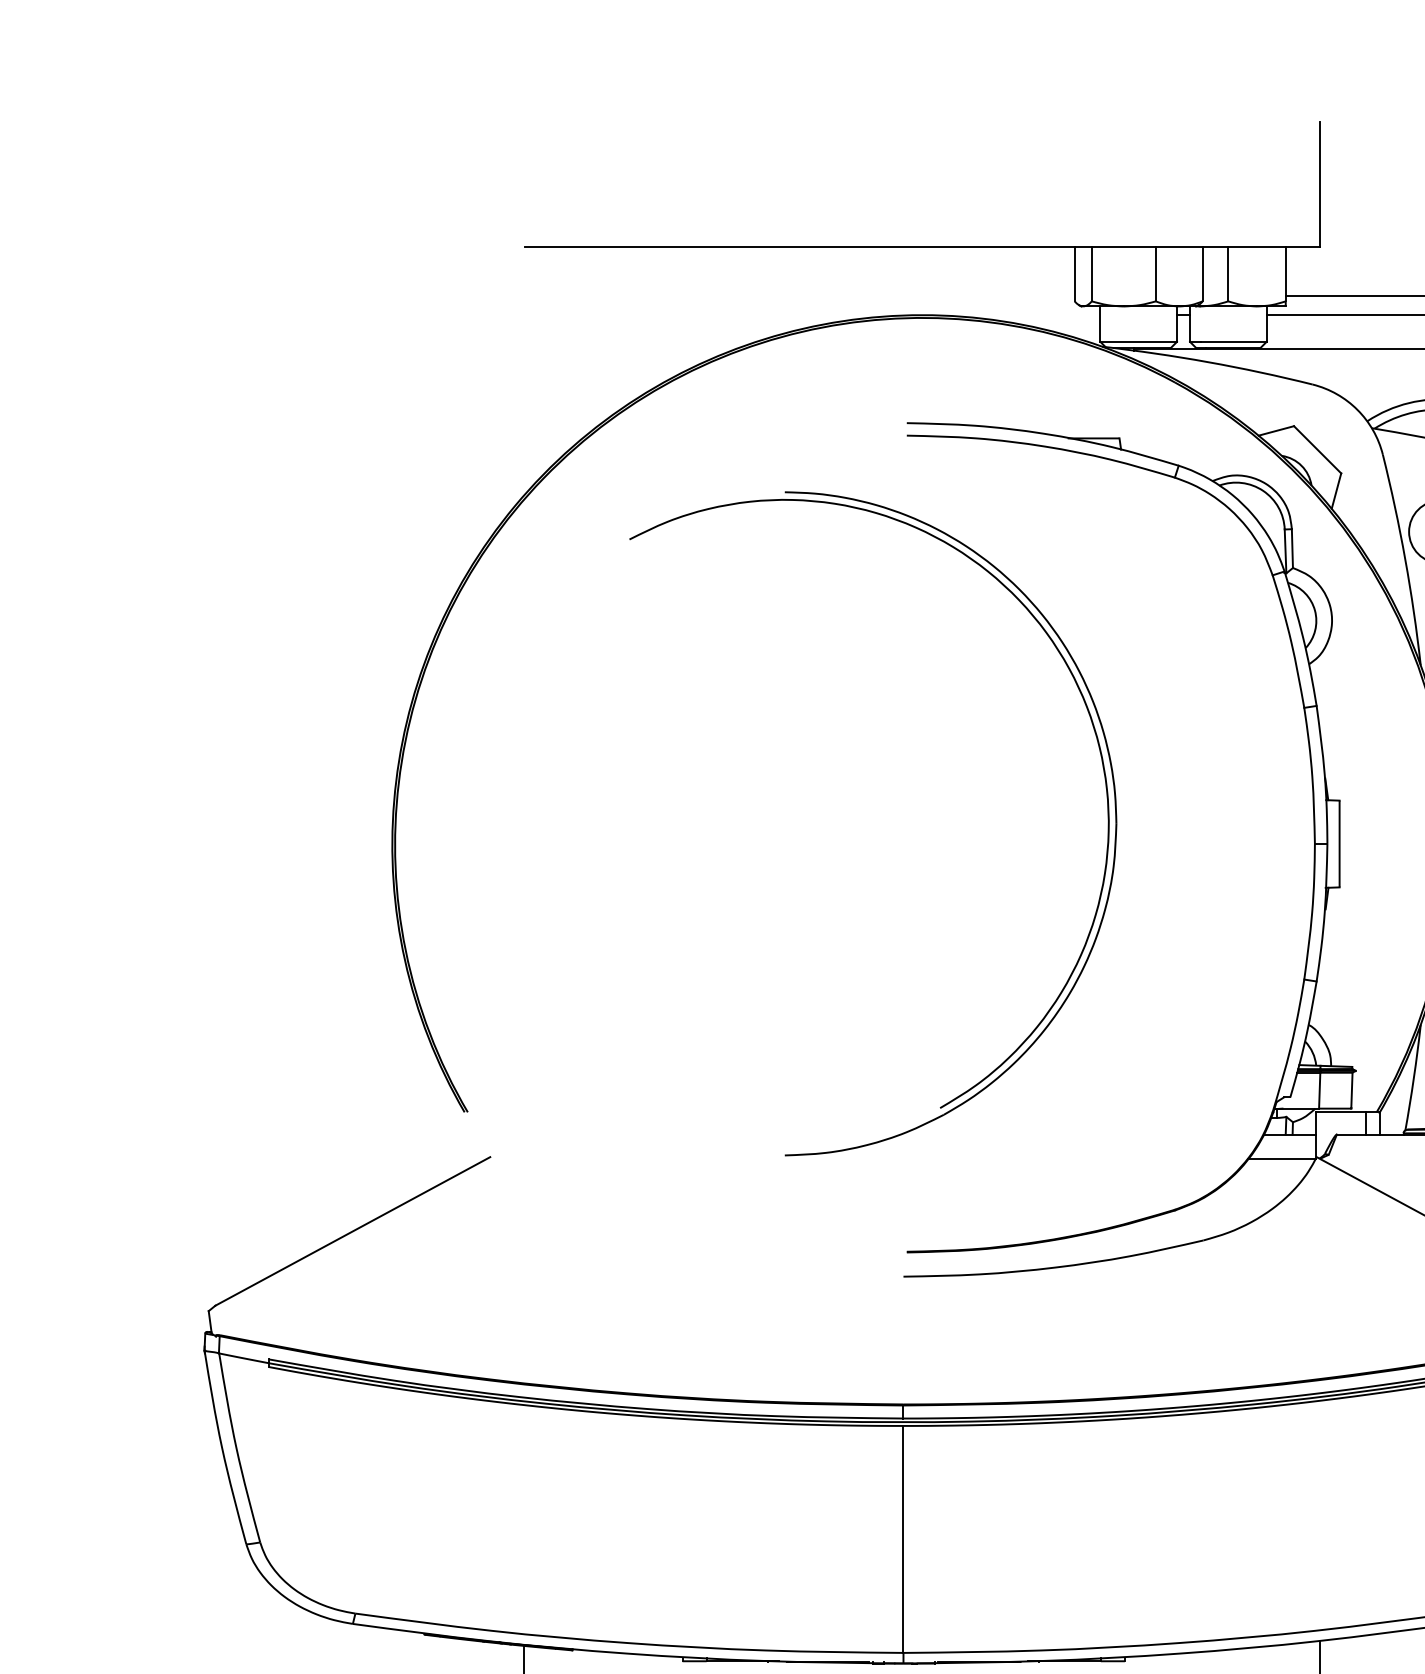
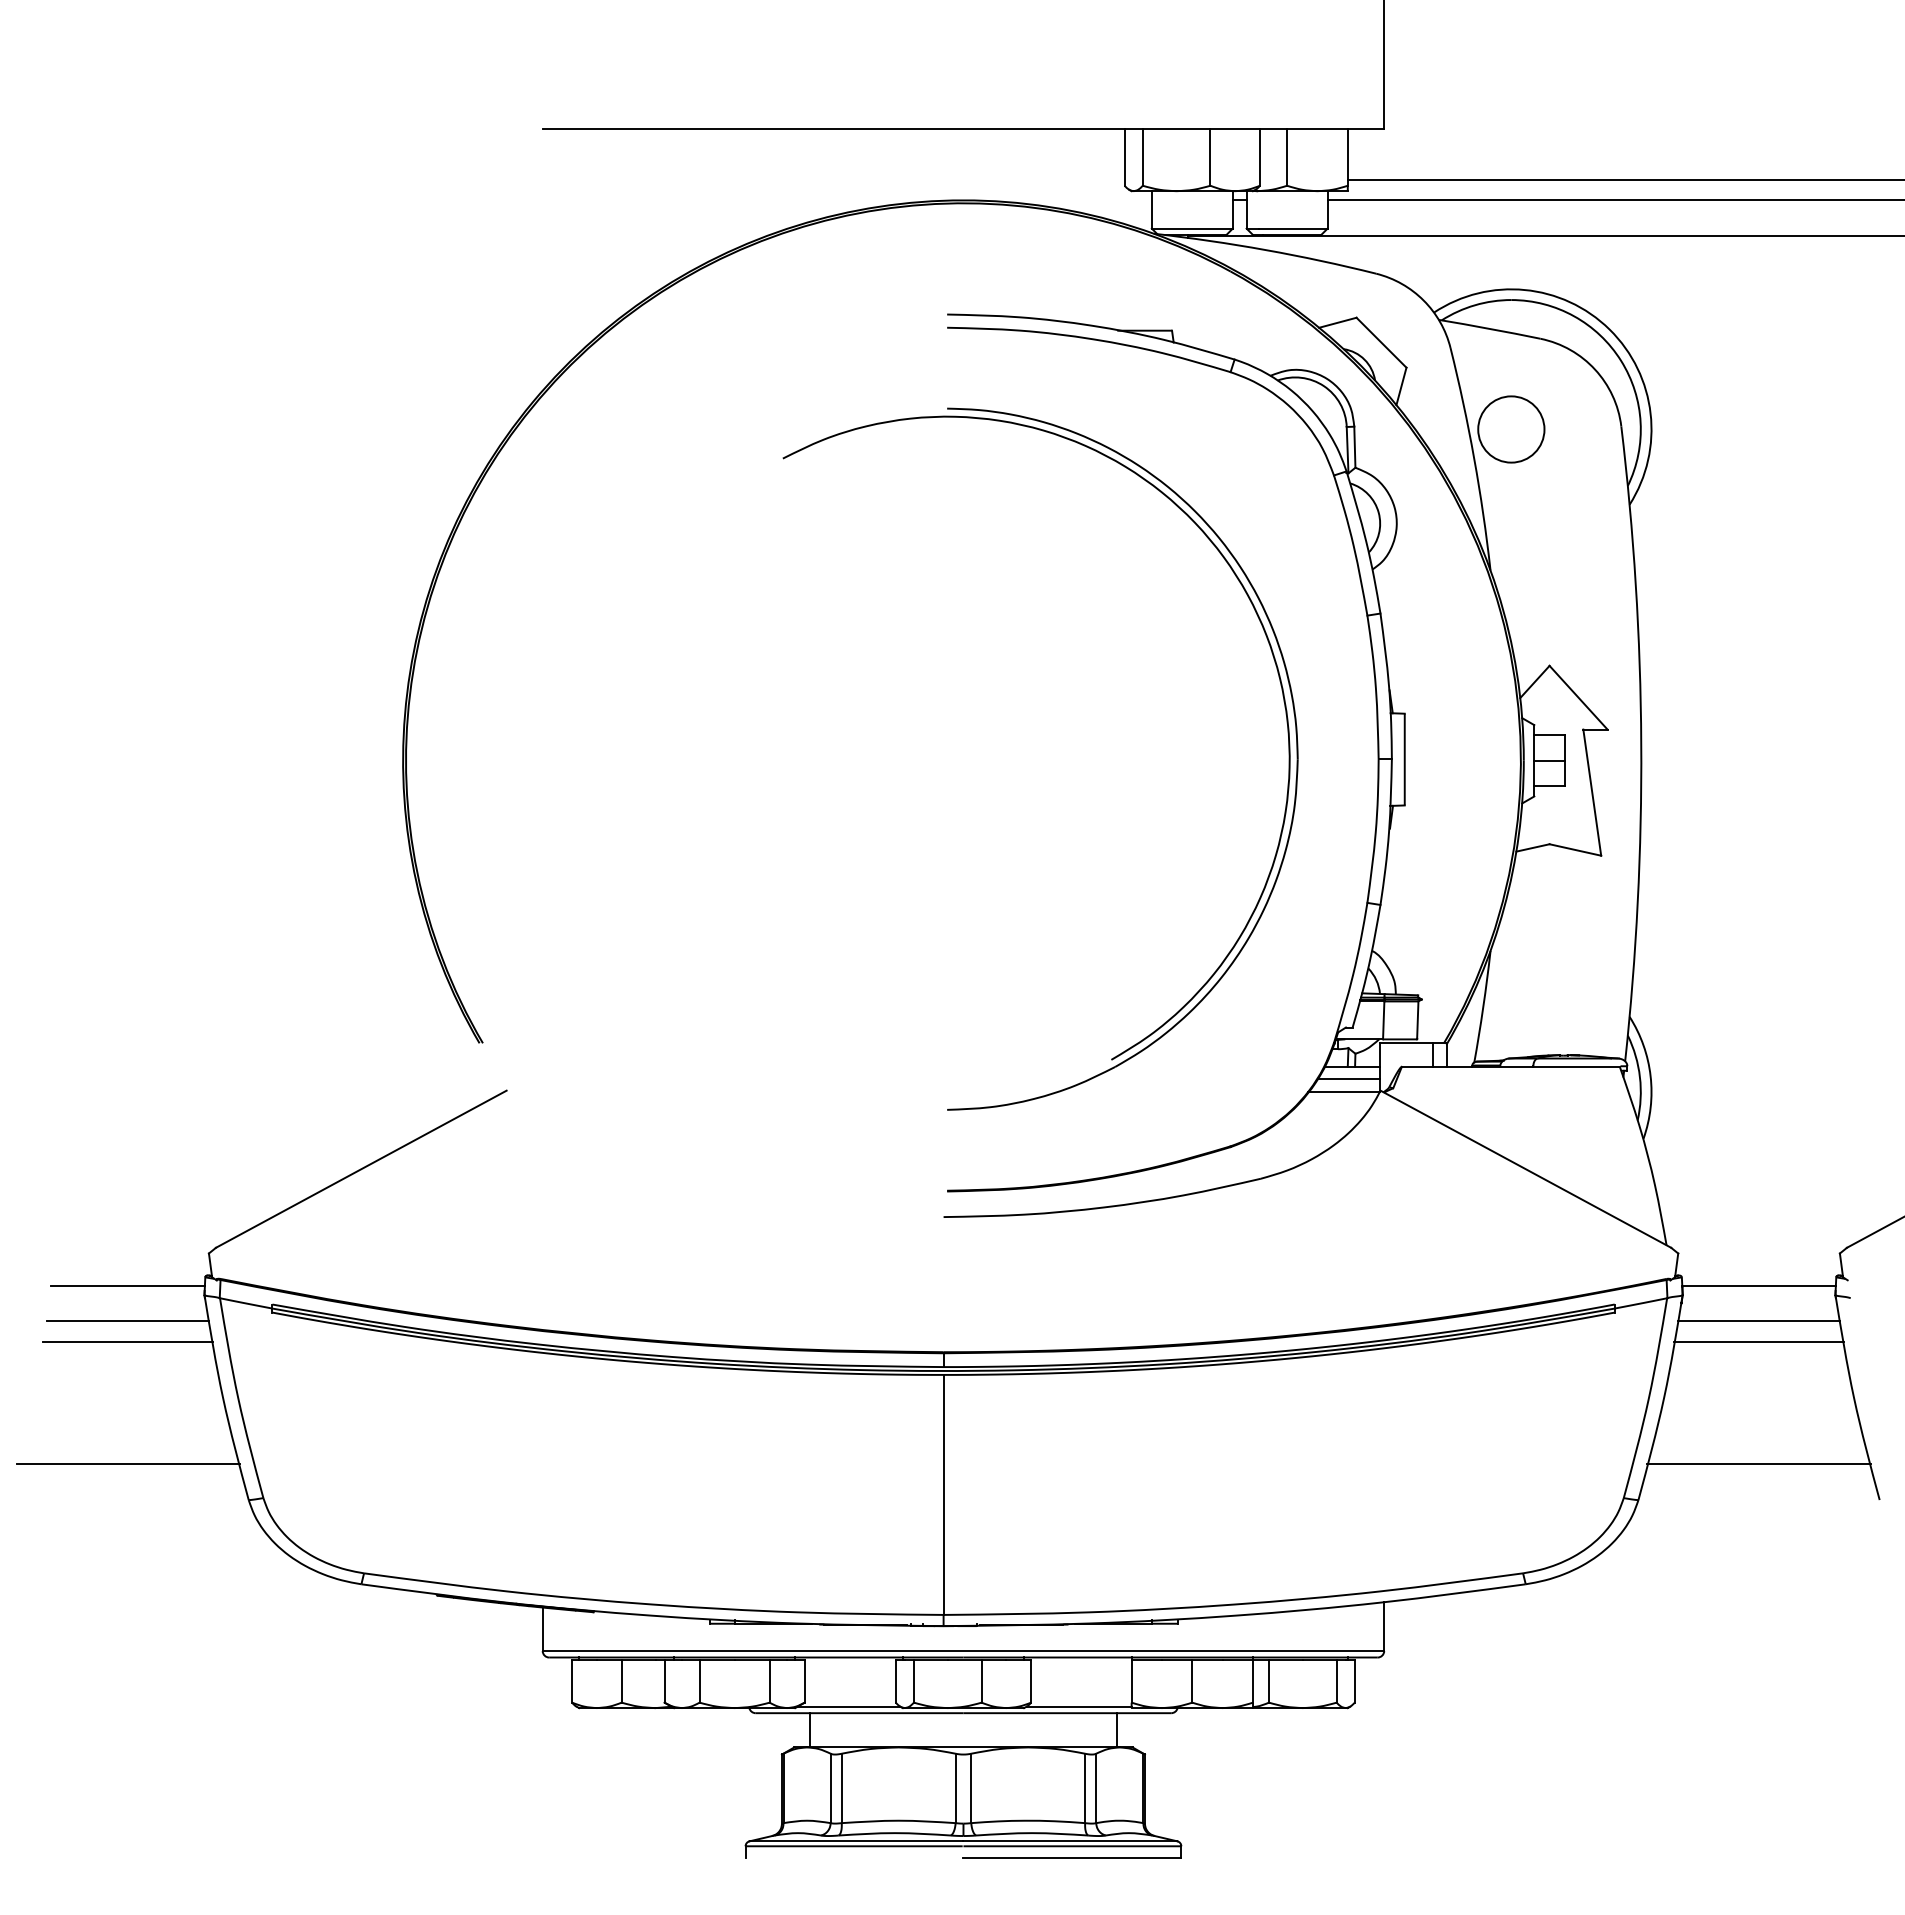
part: (1107, 823) -> (1288, 758), moved
line: (1286, 1145) -> (1348, 1078), added
line: (131, 1341) -> (127, 1285), added
line: (131, 1375) -> (127, 1321), added
line: (131, 1394) -> (127, 1341), added
line: (131, 1510) -> (127, 1464), added

